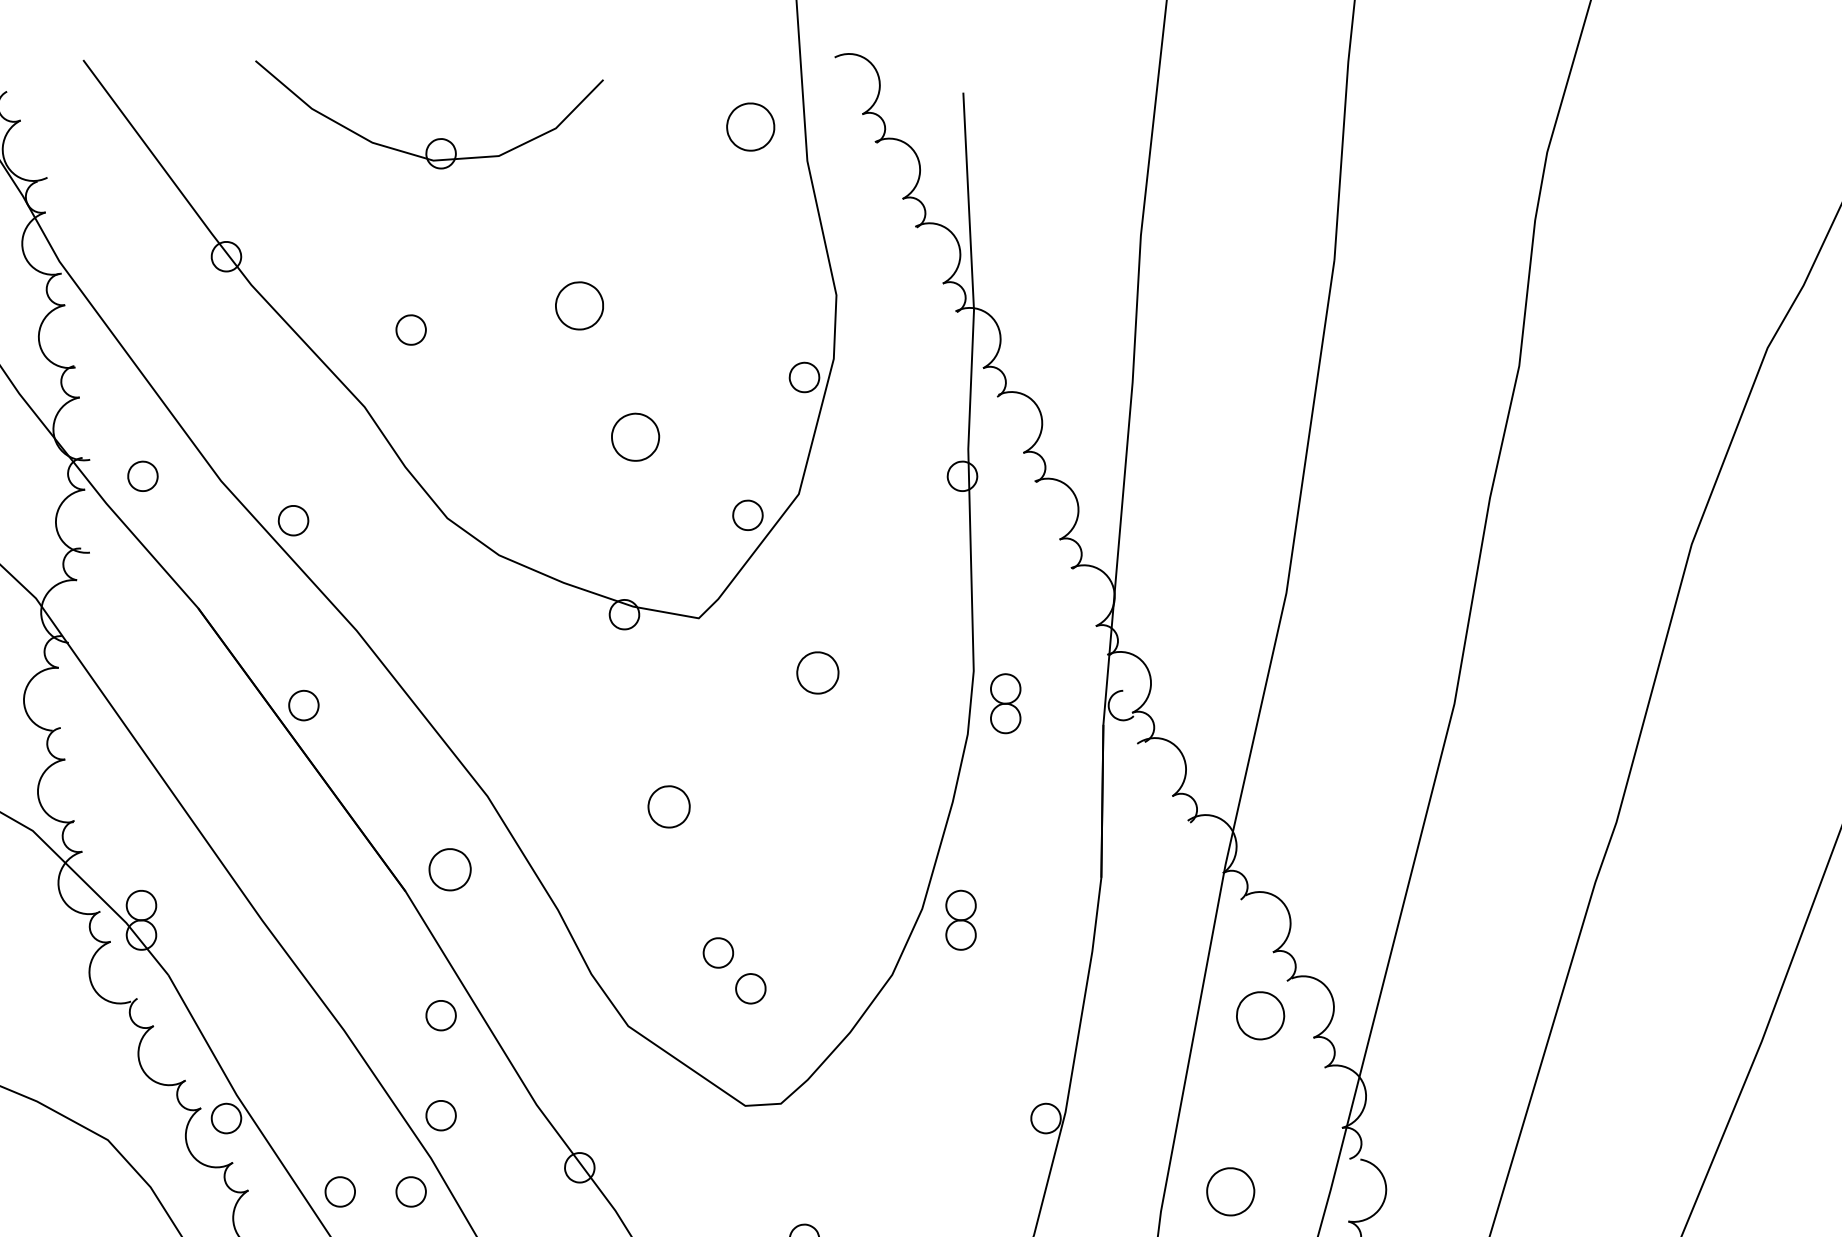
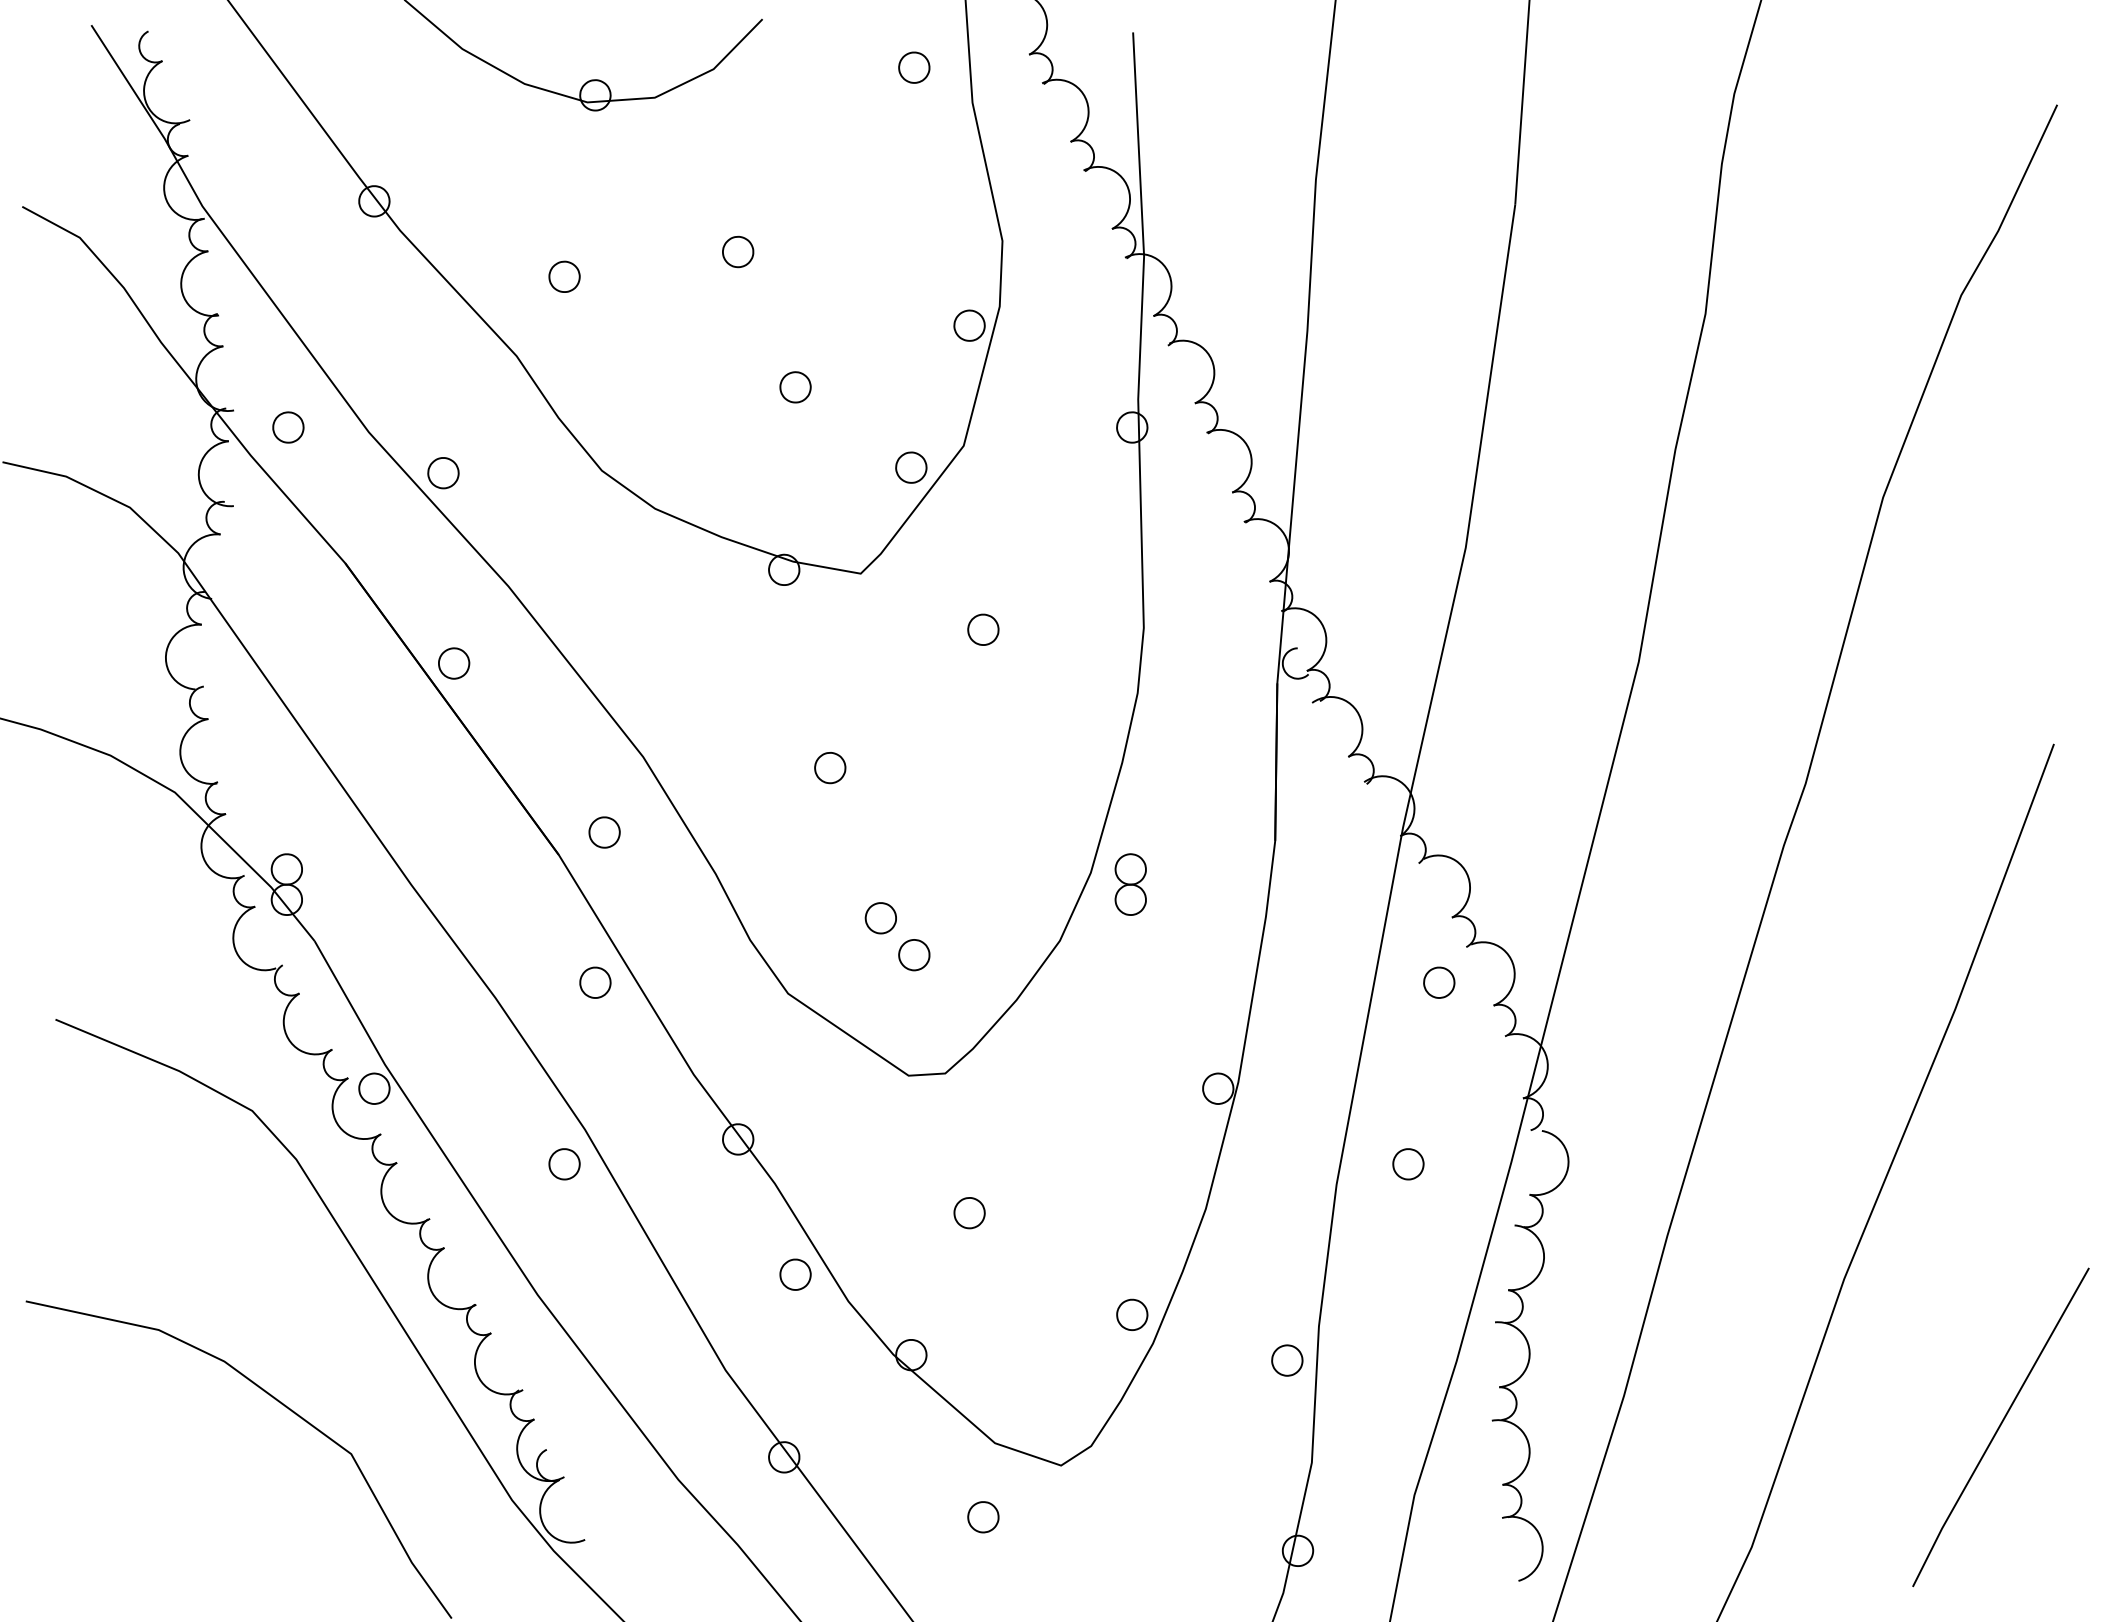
part: (751, 126) -> (914, 67), size x0.62
part: (580, 305) -> (738, 251), size x0.62
part: (635, 437) -> (795, 387), size x0.62
part: (818, 672) -> (983, 629), size x0.71
part: (1005, 703) -> (1176, 661), removed
part: (669, 807) -> (830, 768), size x0.71
part: (449, 869) -> (604, 832), size x0.71
part: (1260, 1015) -> (1439, 982), size x0.62
part: (441, 1115) -> (595, 1085), removed
part: (340, 1192) -> (491, 1164), removed
part: (1230, 1192) -> (1408, 1164), size x0.62

